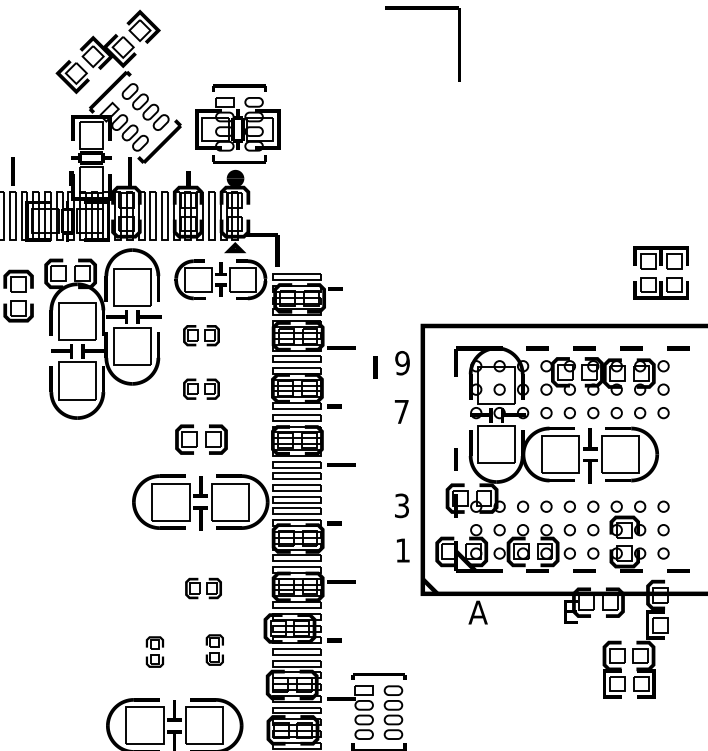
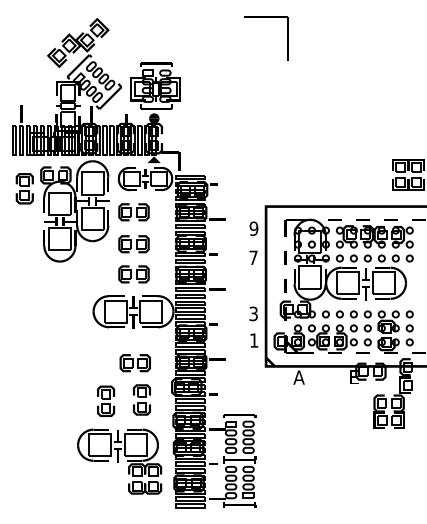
part: (200, 335) -> (133, 212), size x1.43
line: (374, 366) -> (285, 257), moved
part: (200, 389) -> (133, 244), size x1.43
part: (202, 588) -> (134, 363), size x1.43
part: (214, 649) -> (141, 399), size x1.67
part: (155, 650) -> (106, 400), size x1.67

